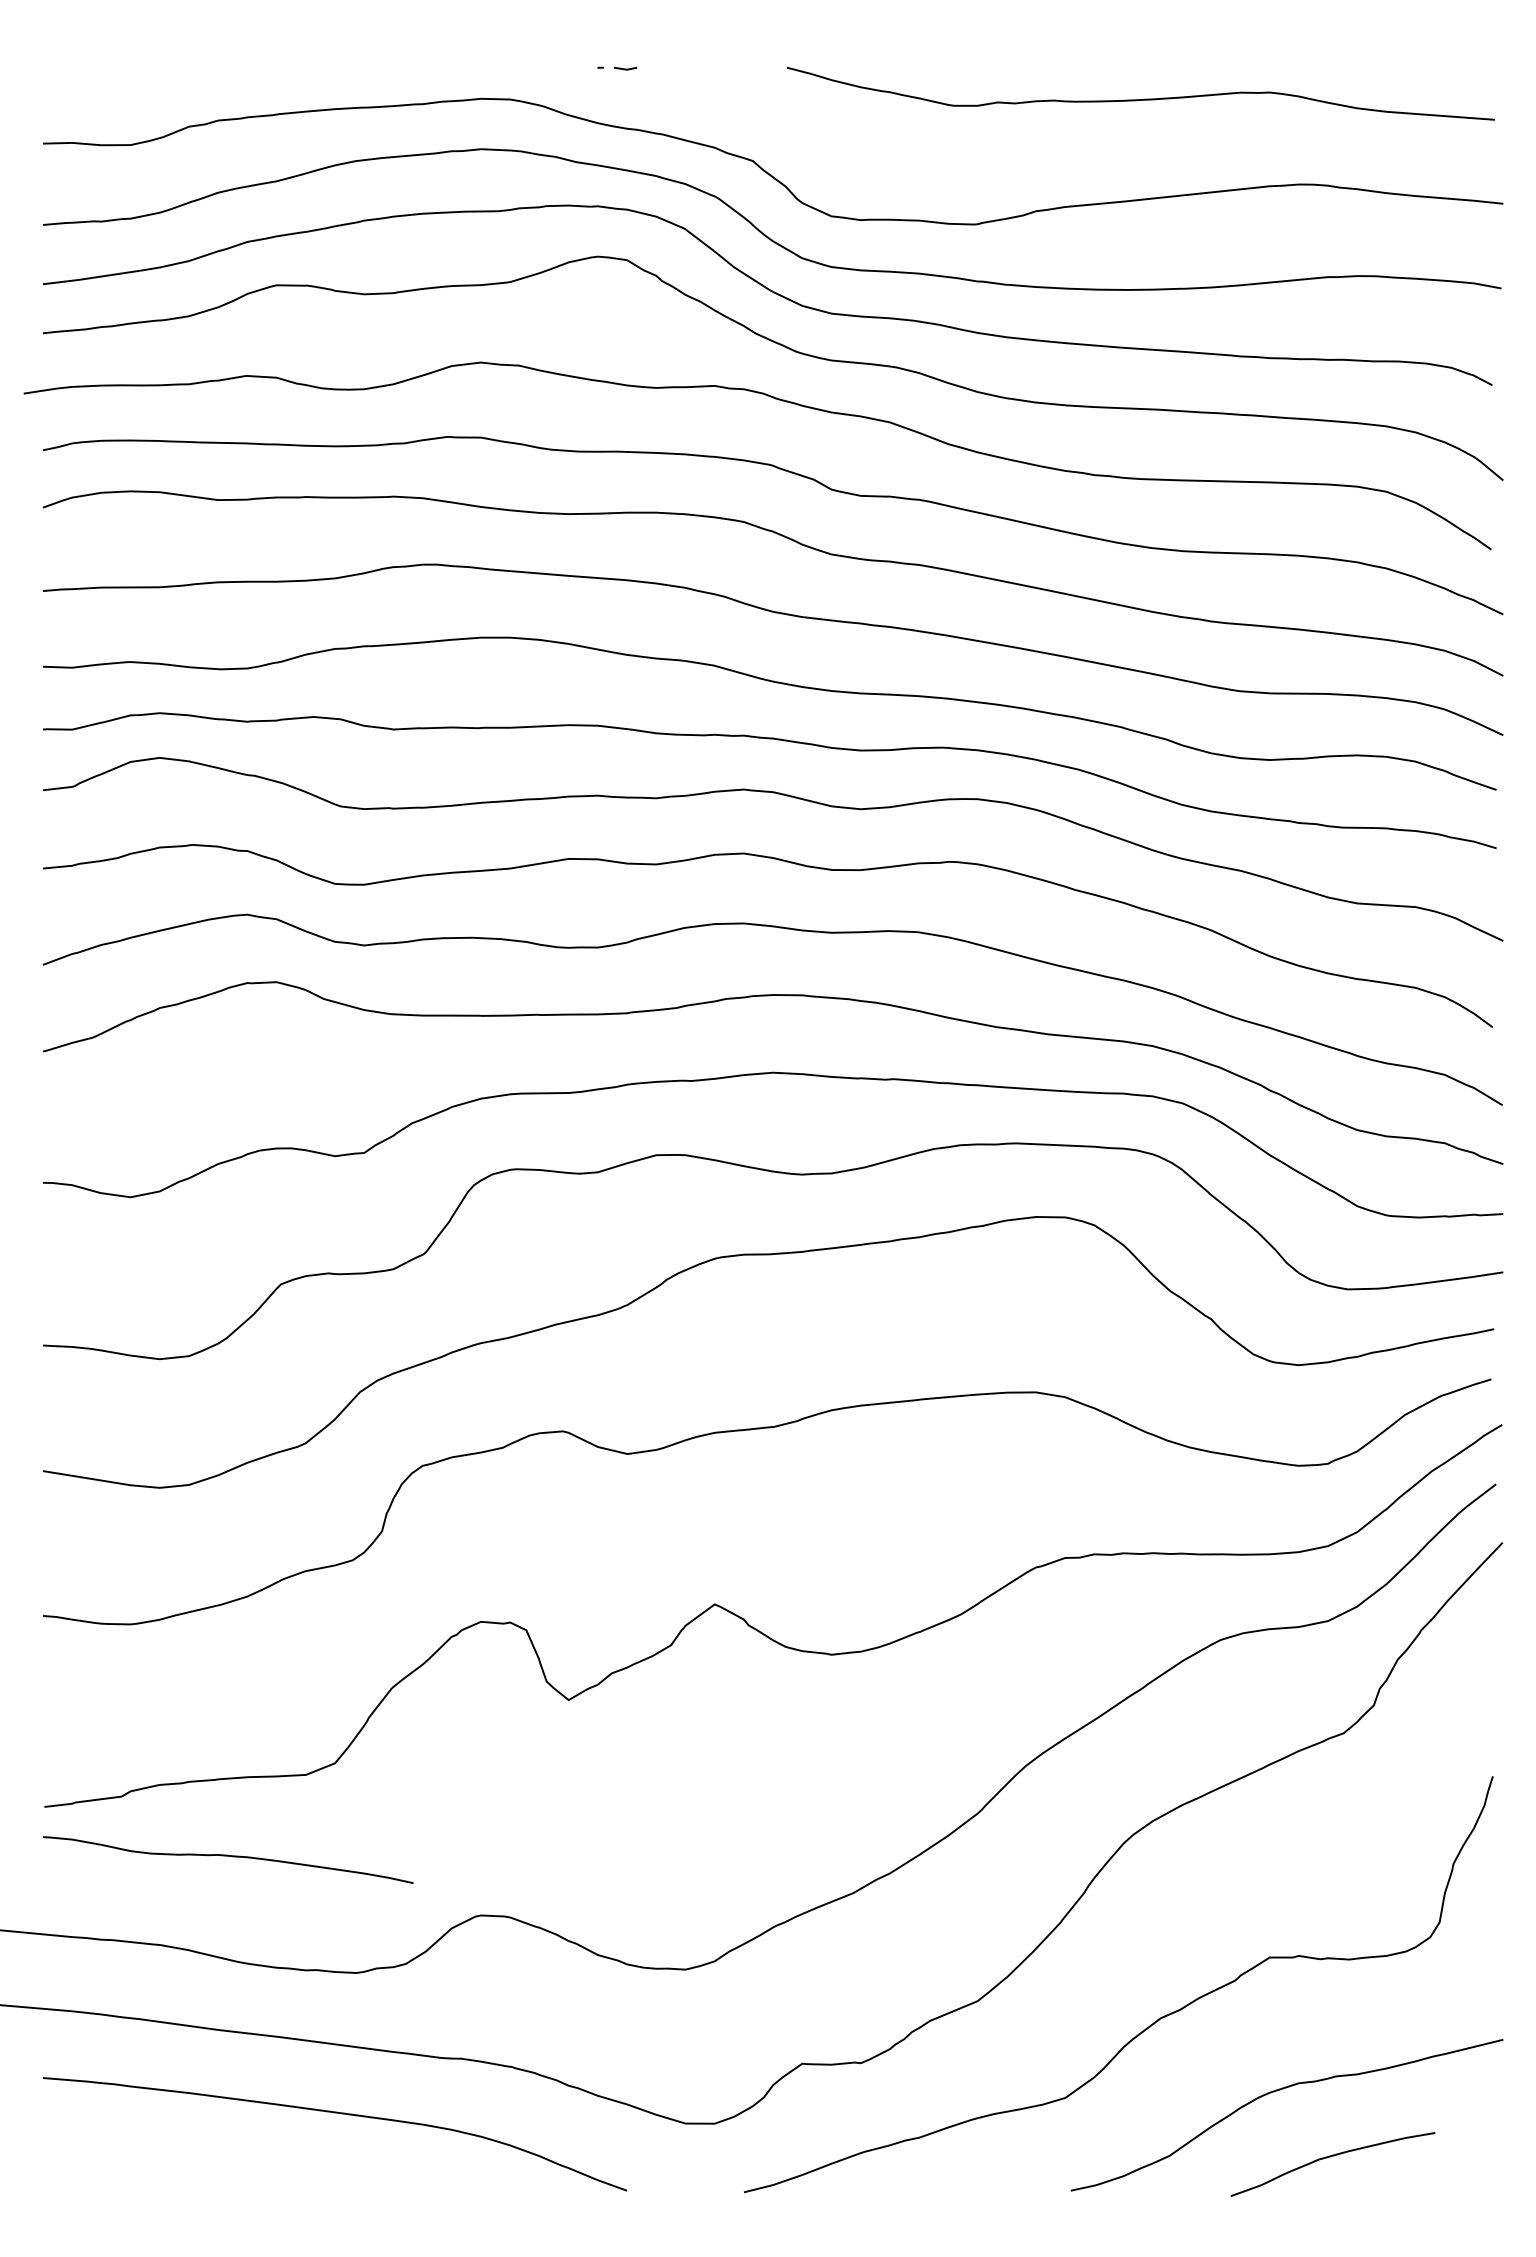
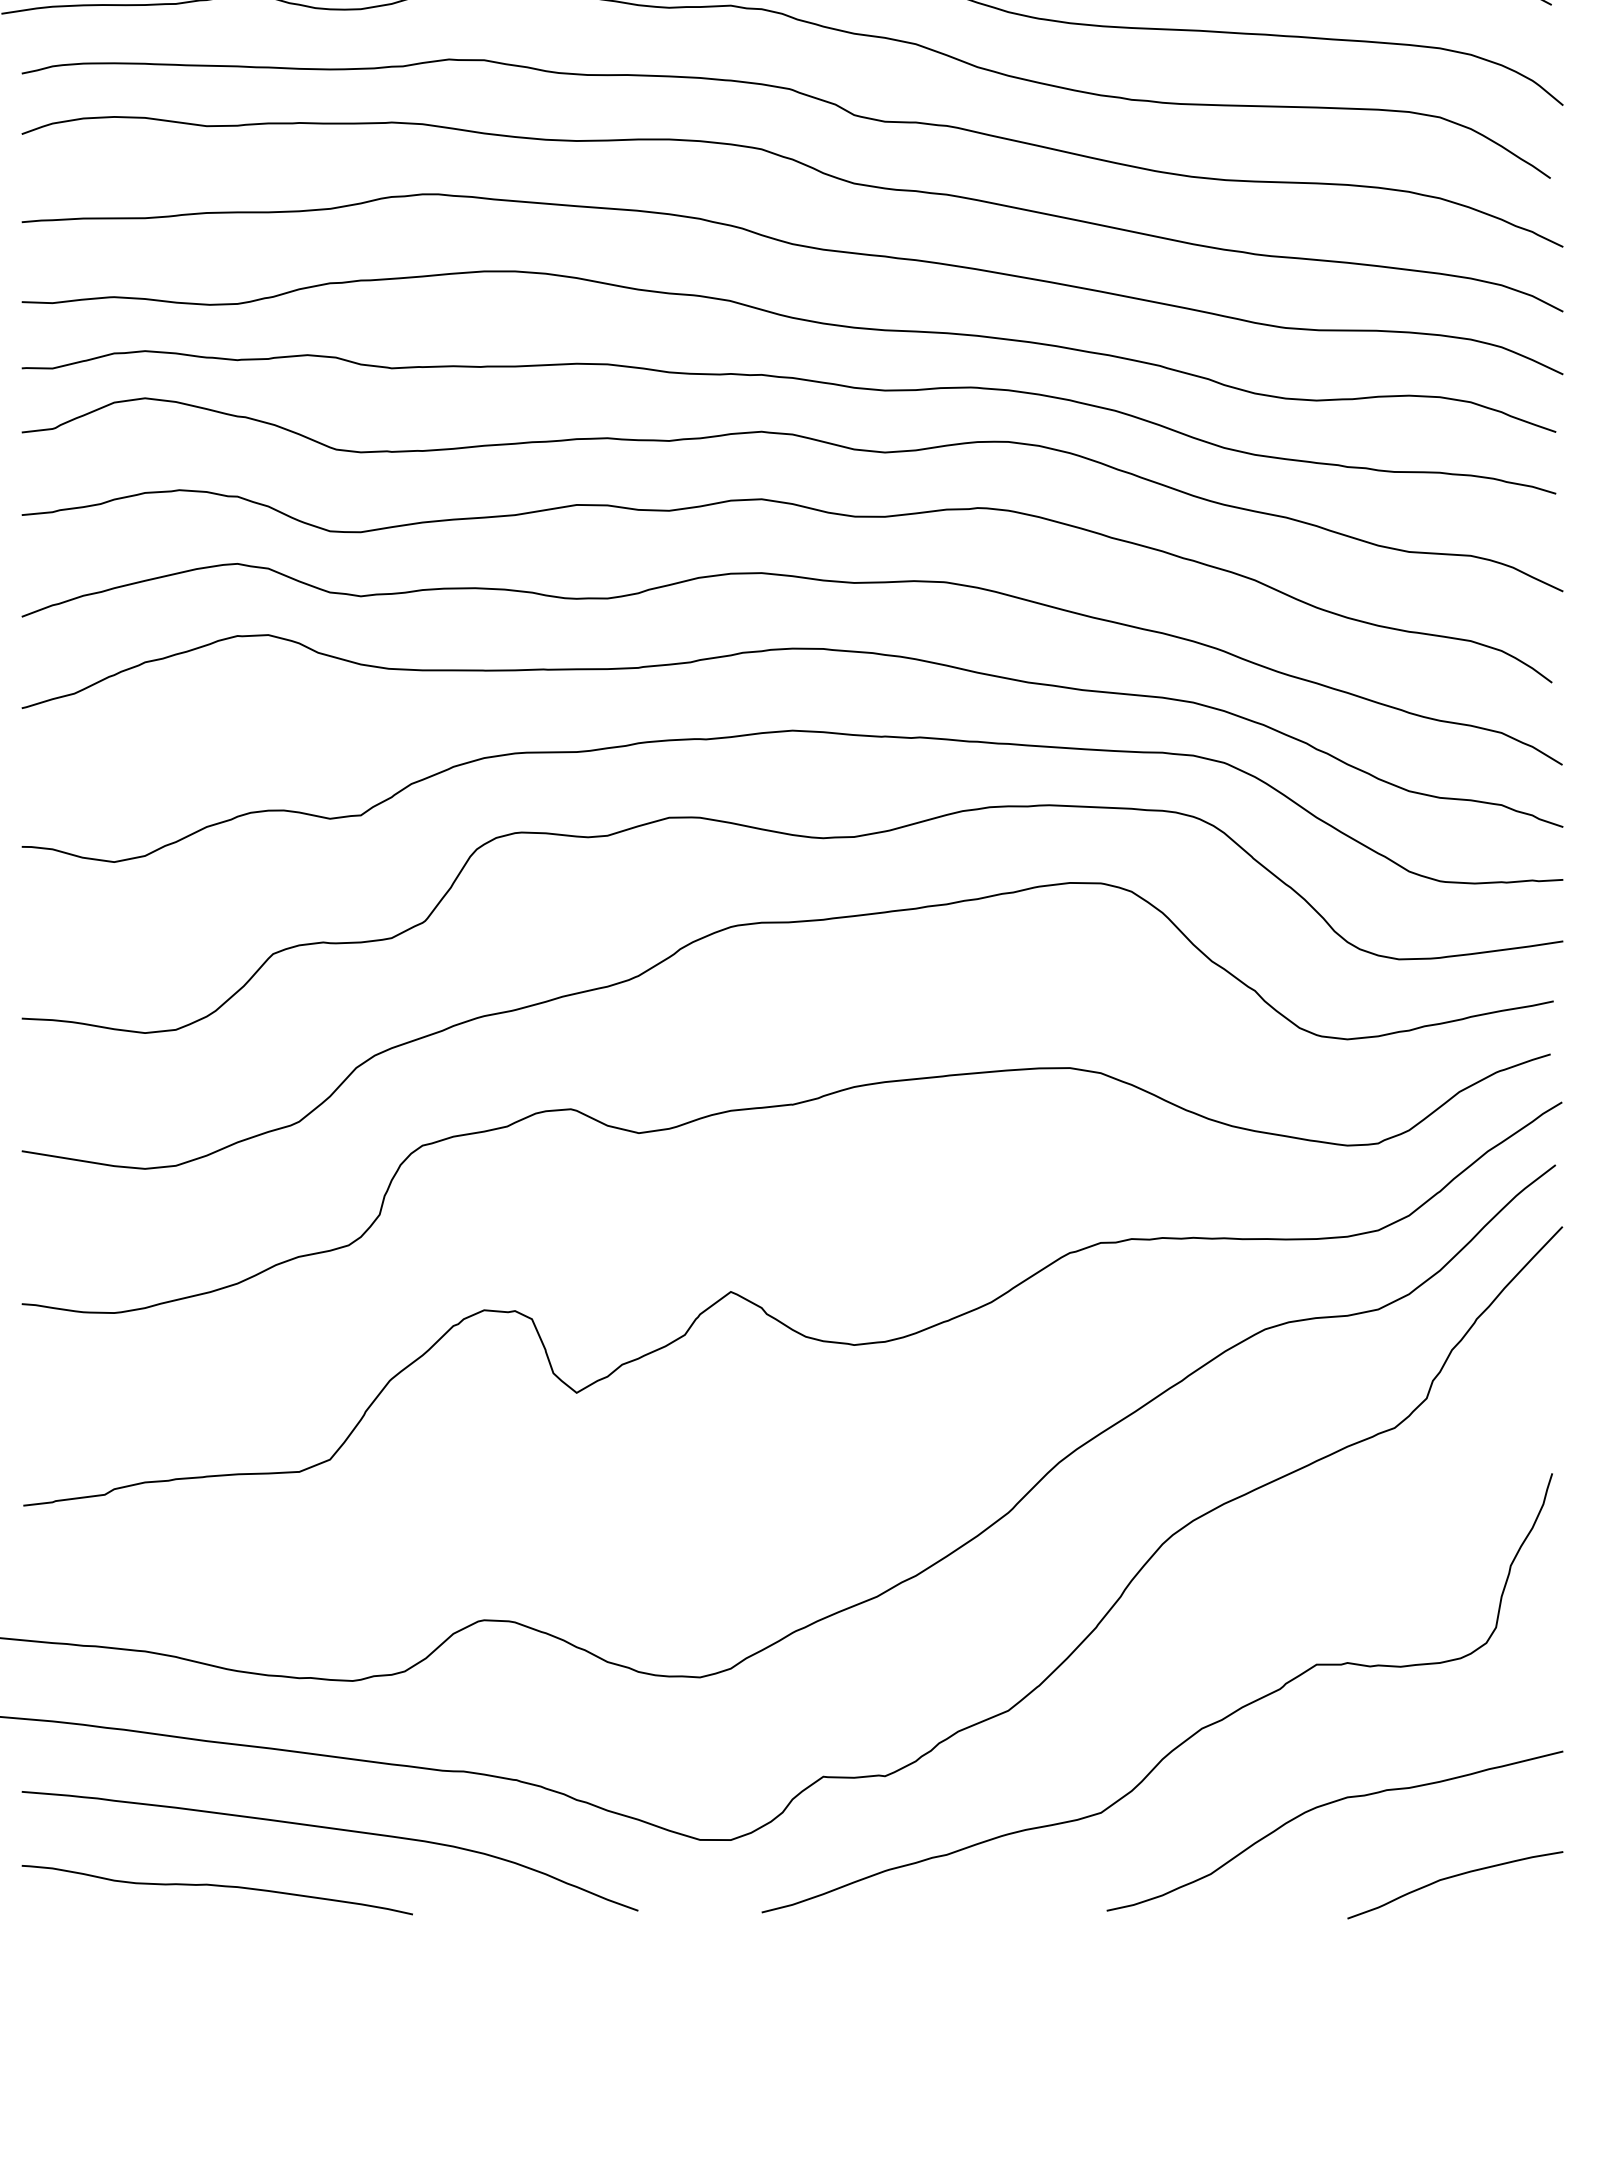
curve: (228, 1856) -> (217, 1886), moved
curve: (1330, 2157) -> (1452, 1877), moved

